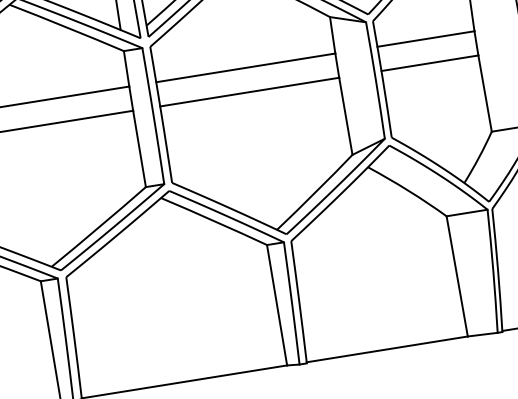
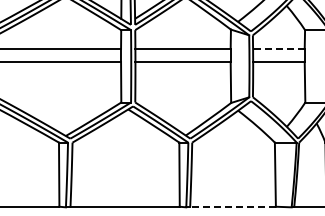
line: (425, 38) -> (278, 48), solid -> dashed
line: (388, 348) -> (233, 206), solid -> dashed

